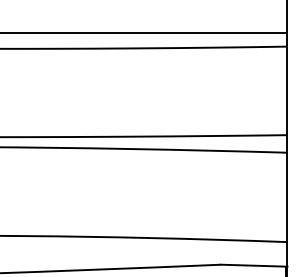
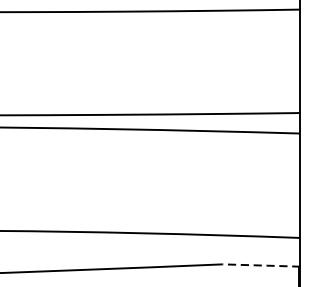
line: (253, 265) -> (260, 265), solid -> dashed

